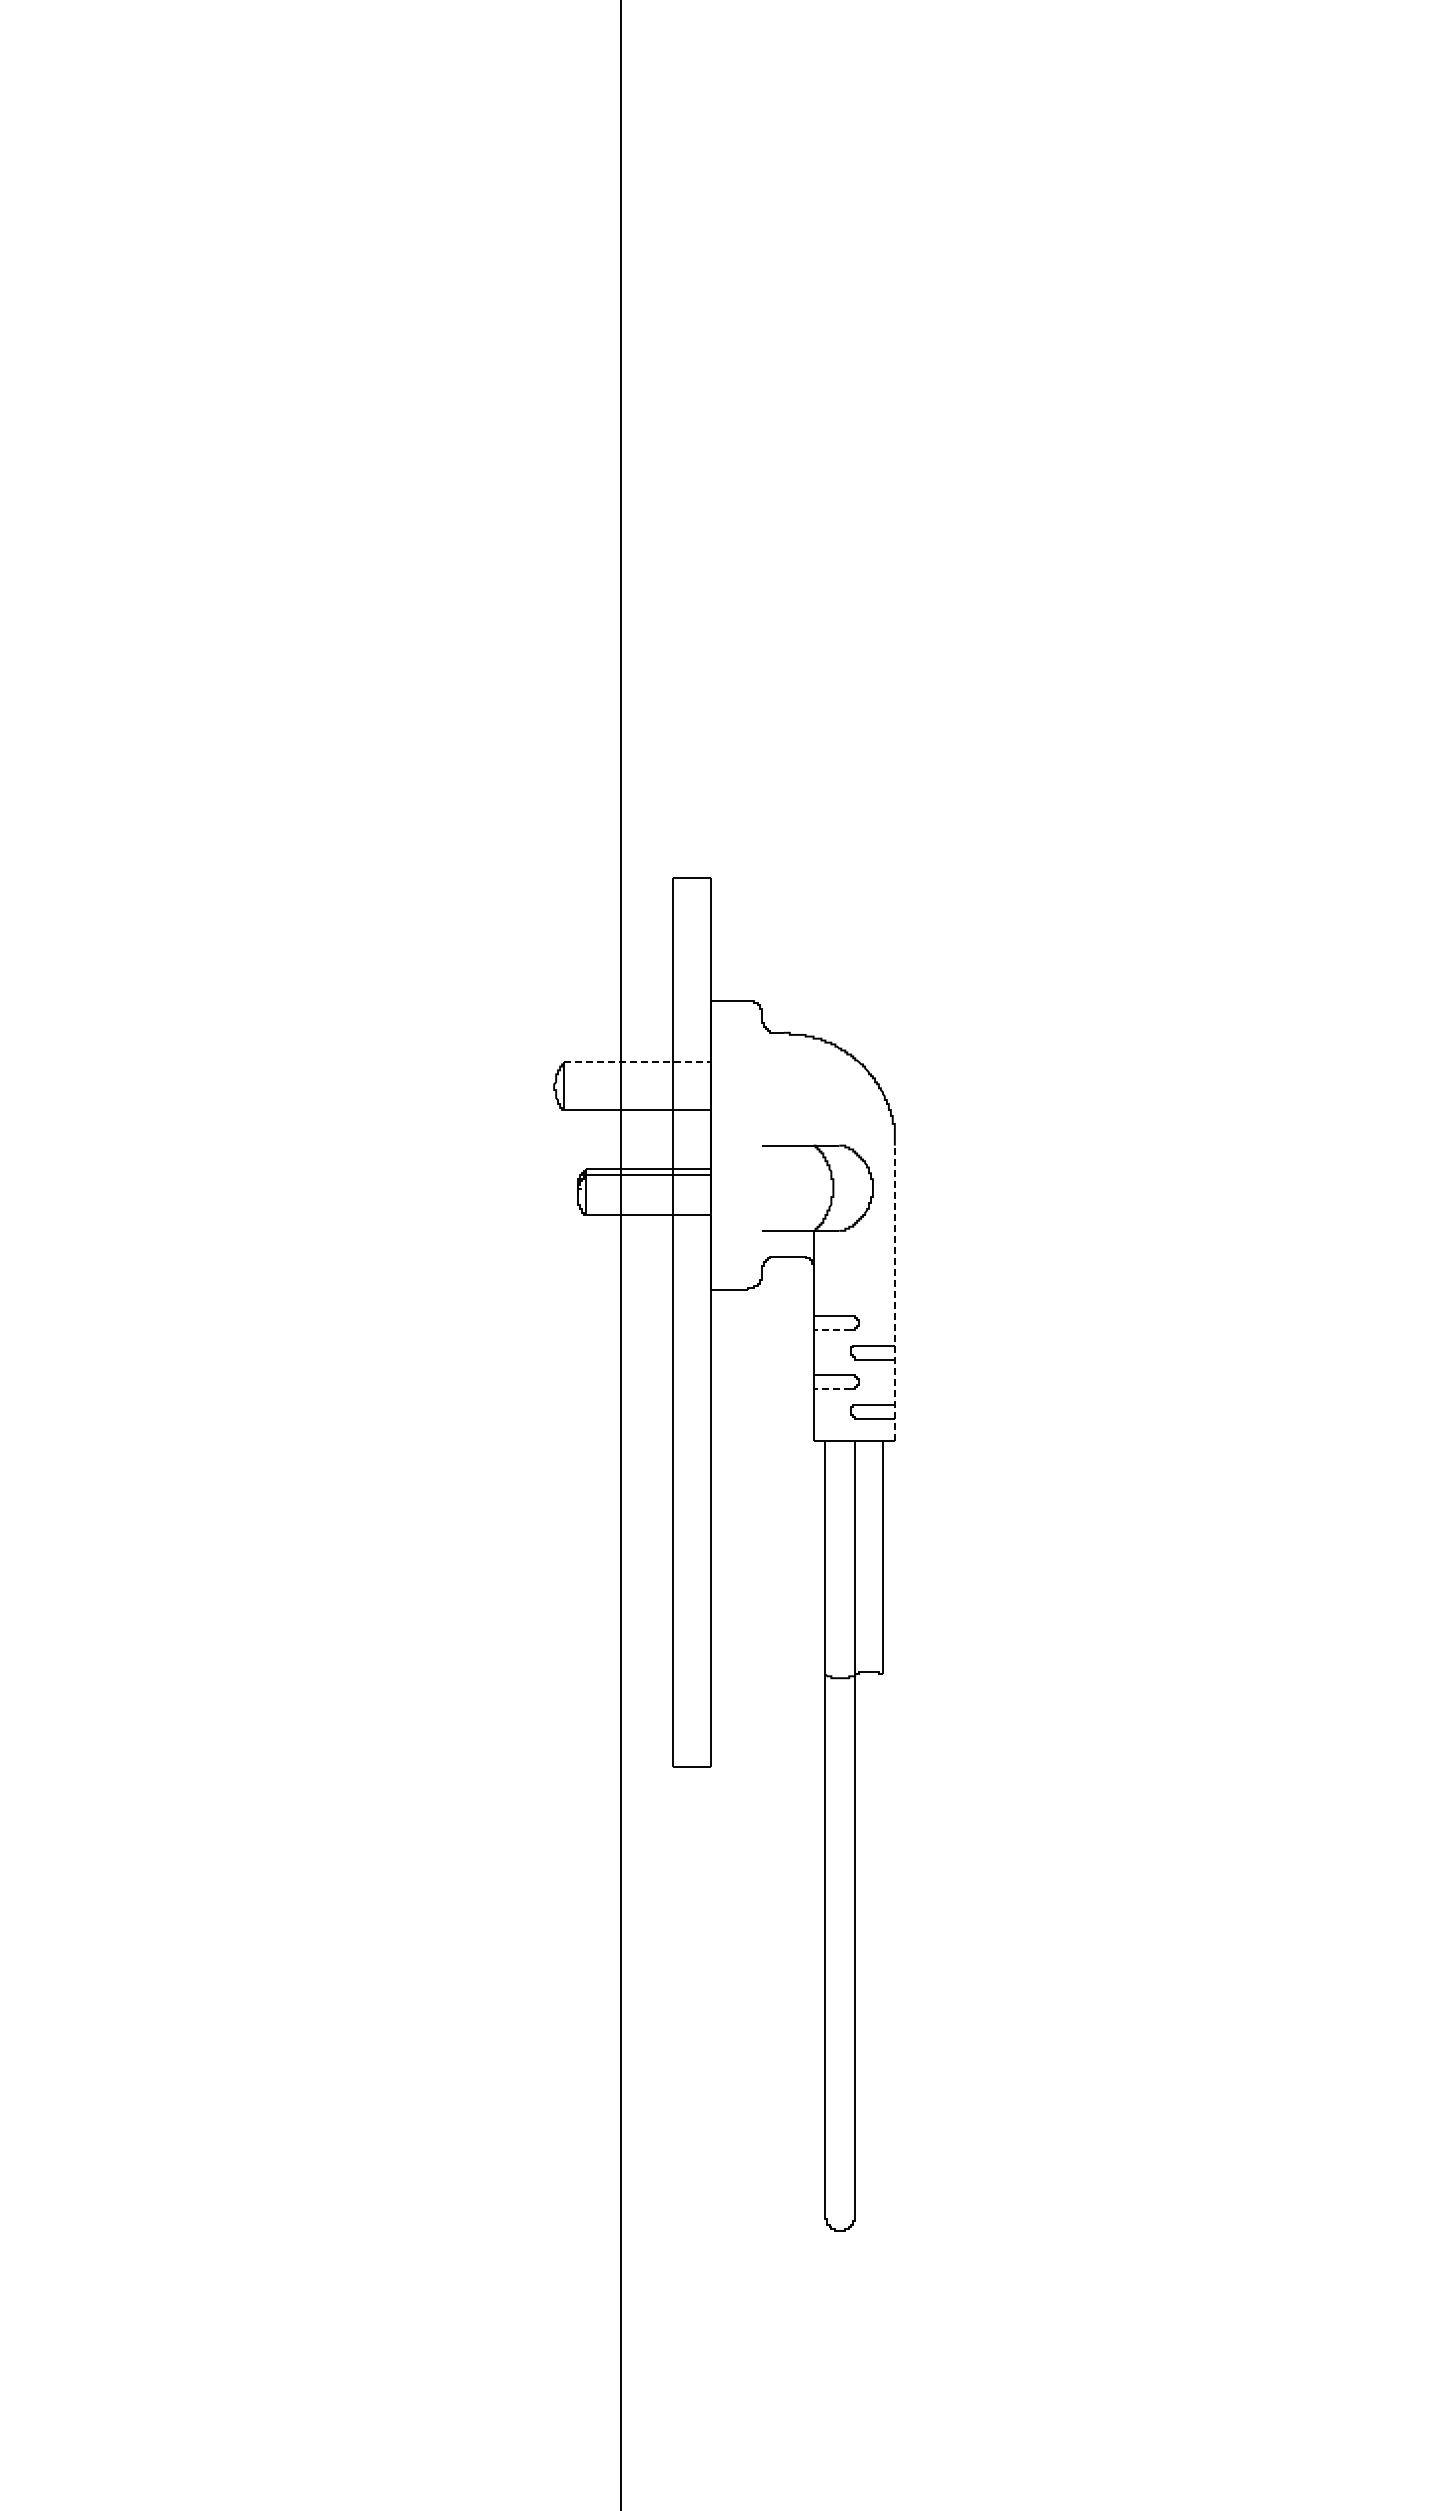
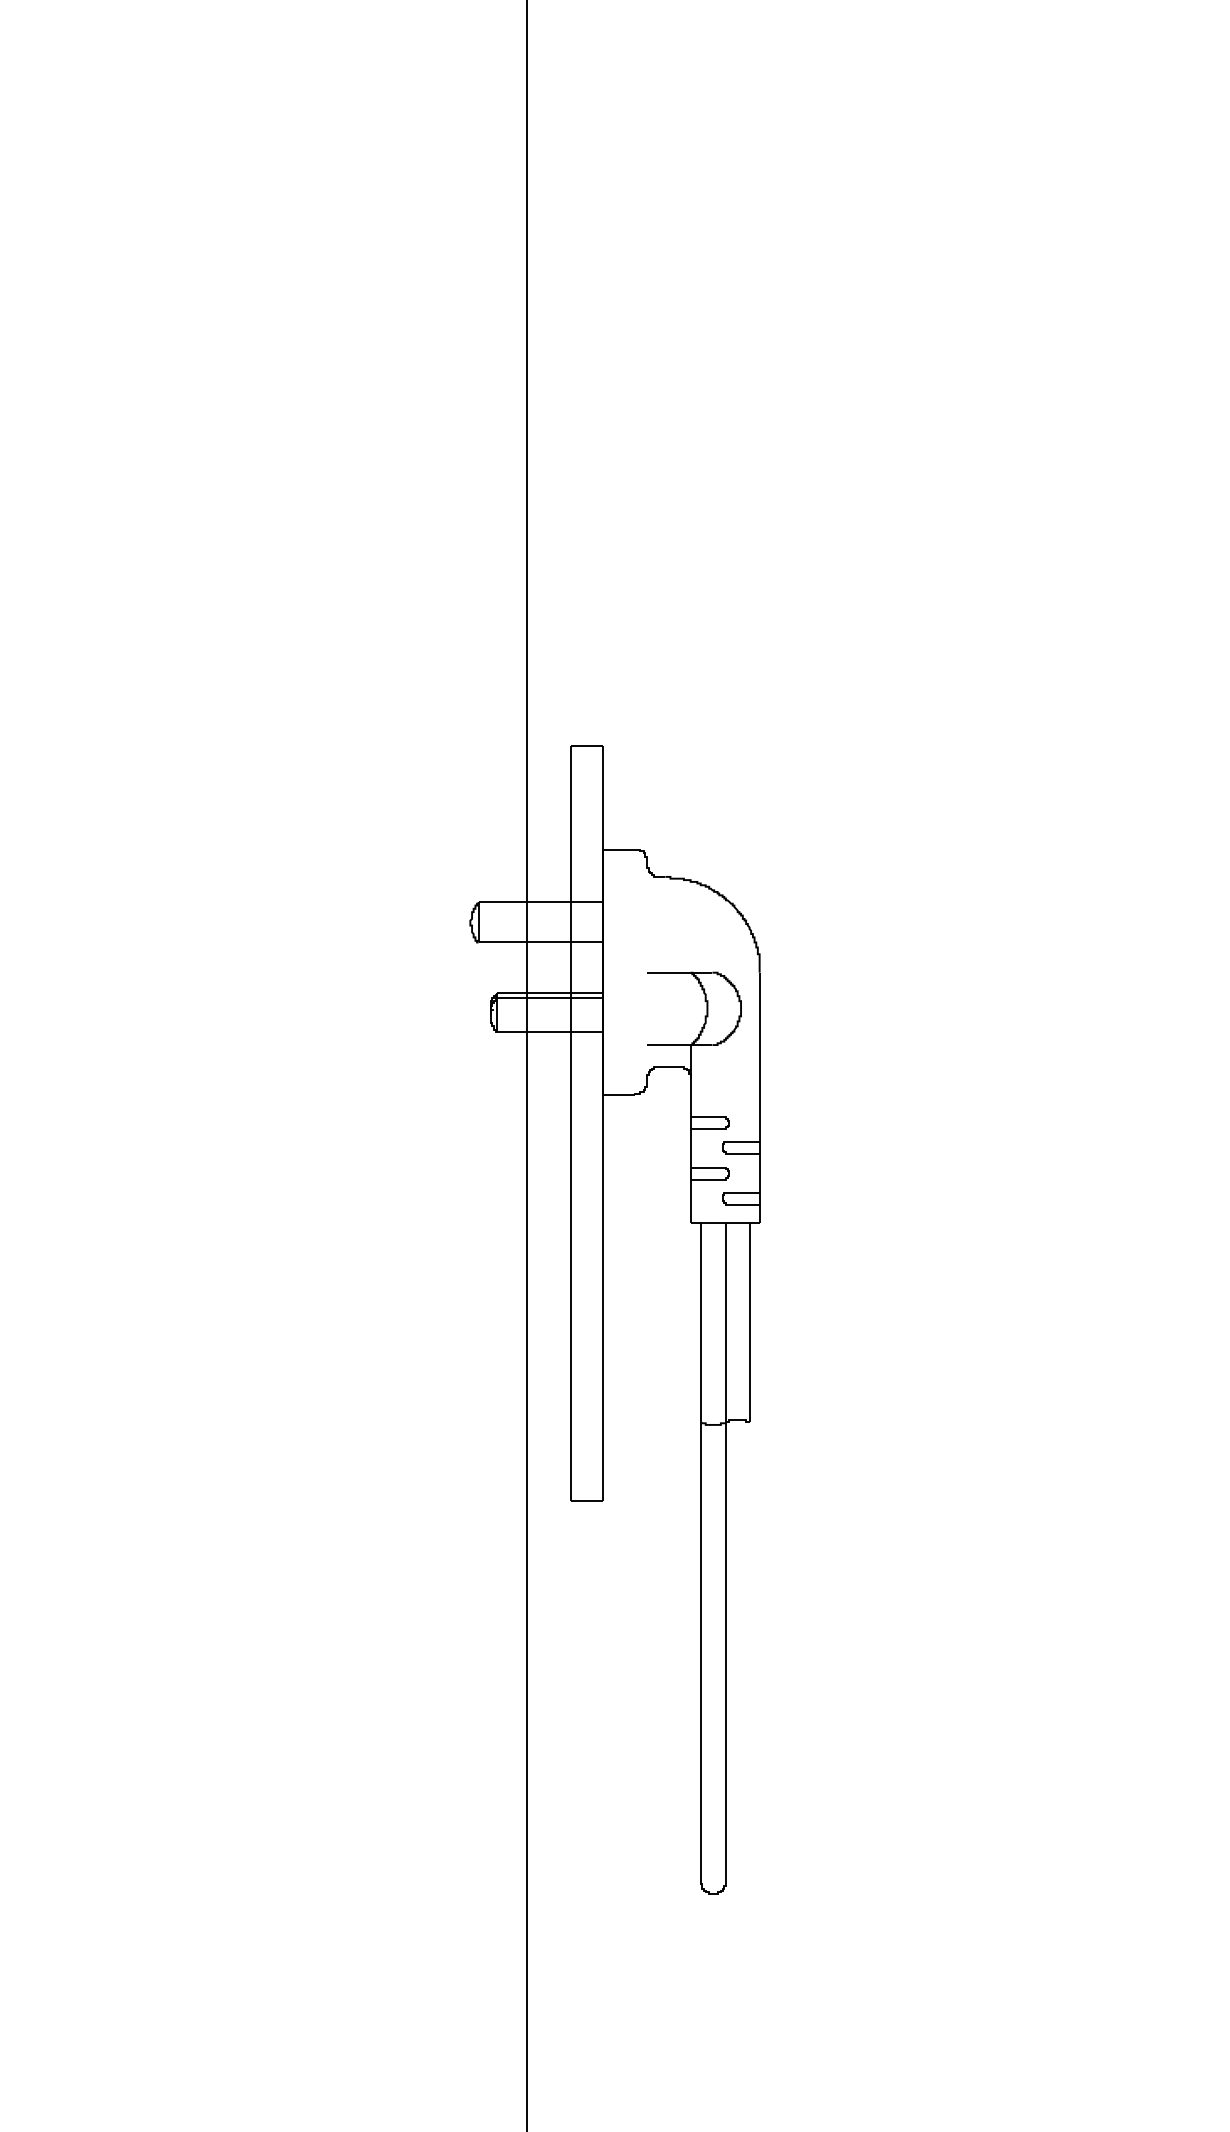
line: (637, 1062) -> (541, 902), dashed -> solid
line: (894, 1292) -> (759, 1097), dashed -> solid
line: (832, 1329) -> (706, 1128), dashed -> solid
line: (832, 1389) -> (706, 1179), dashed -> solid

